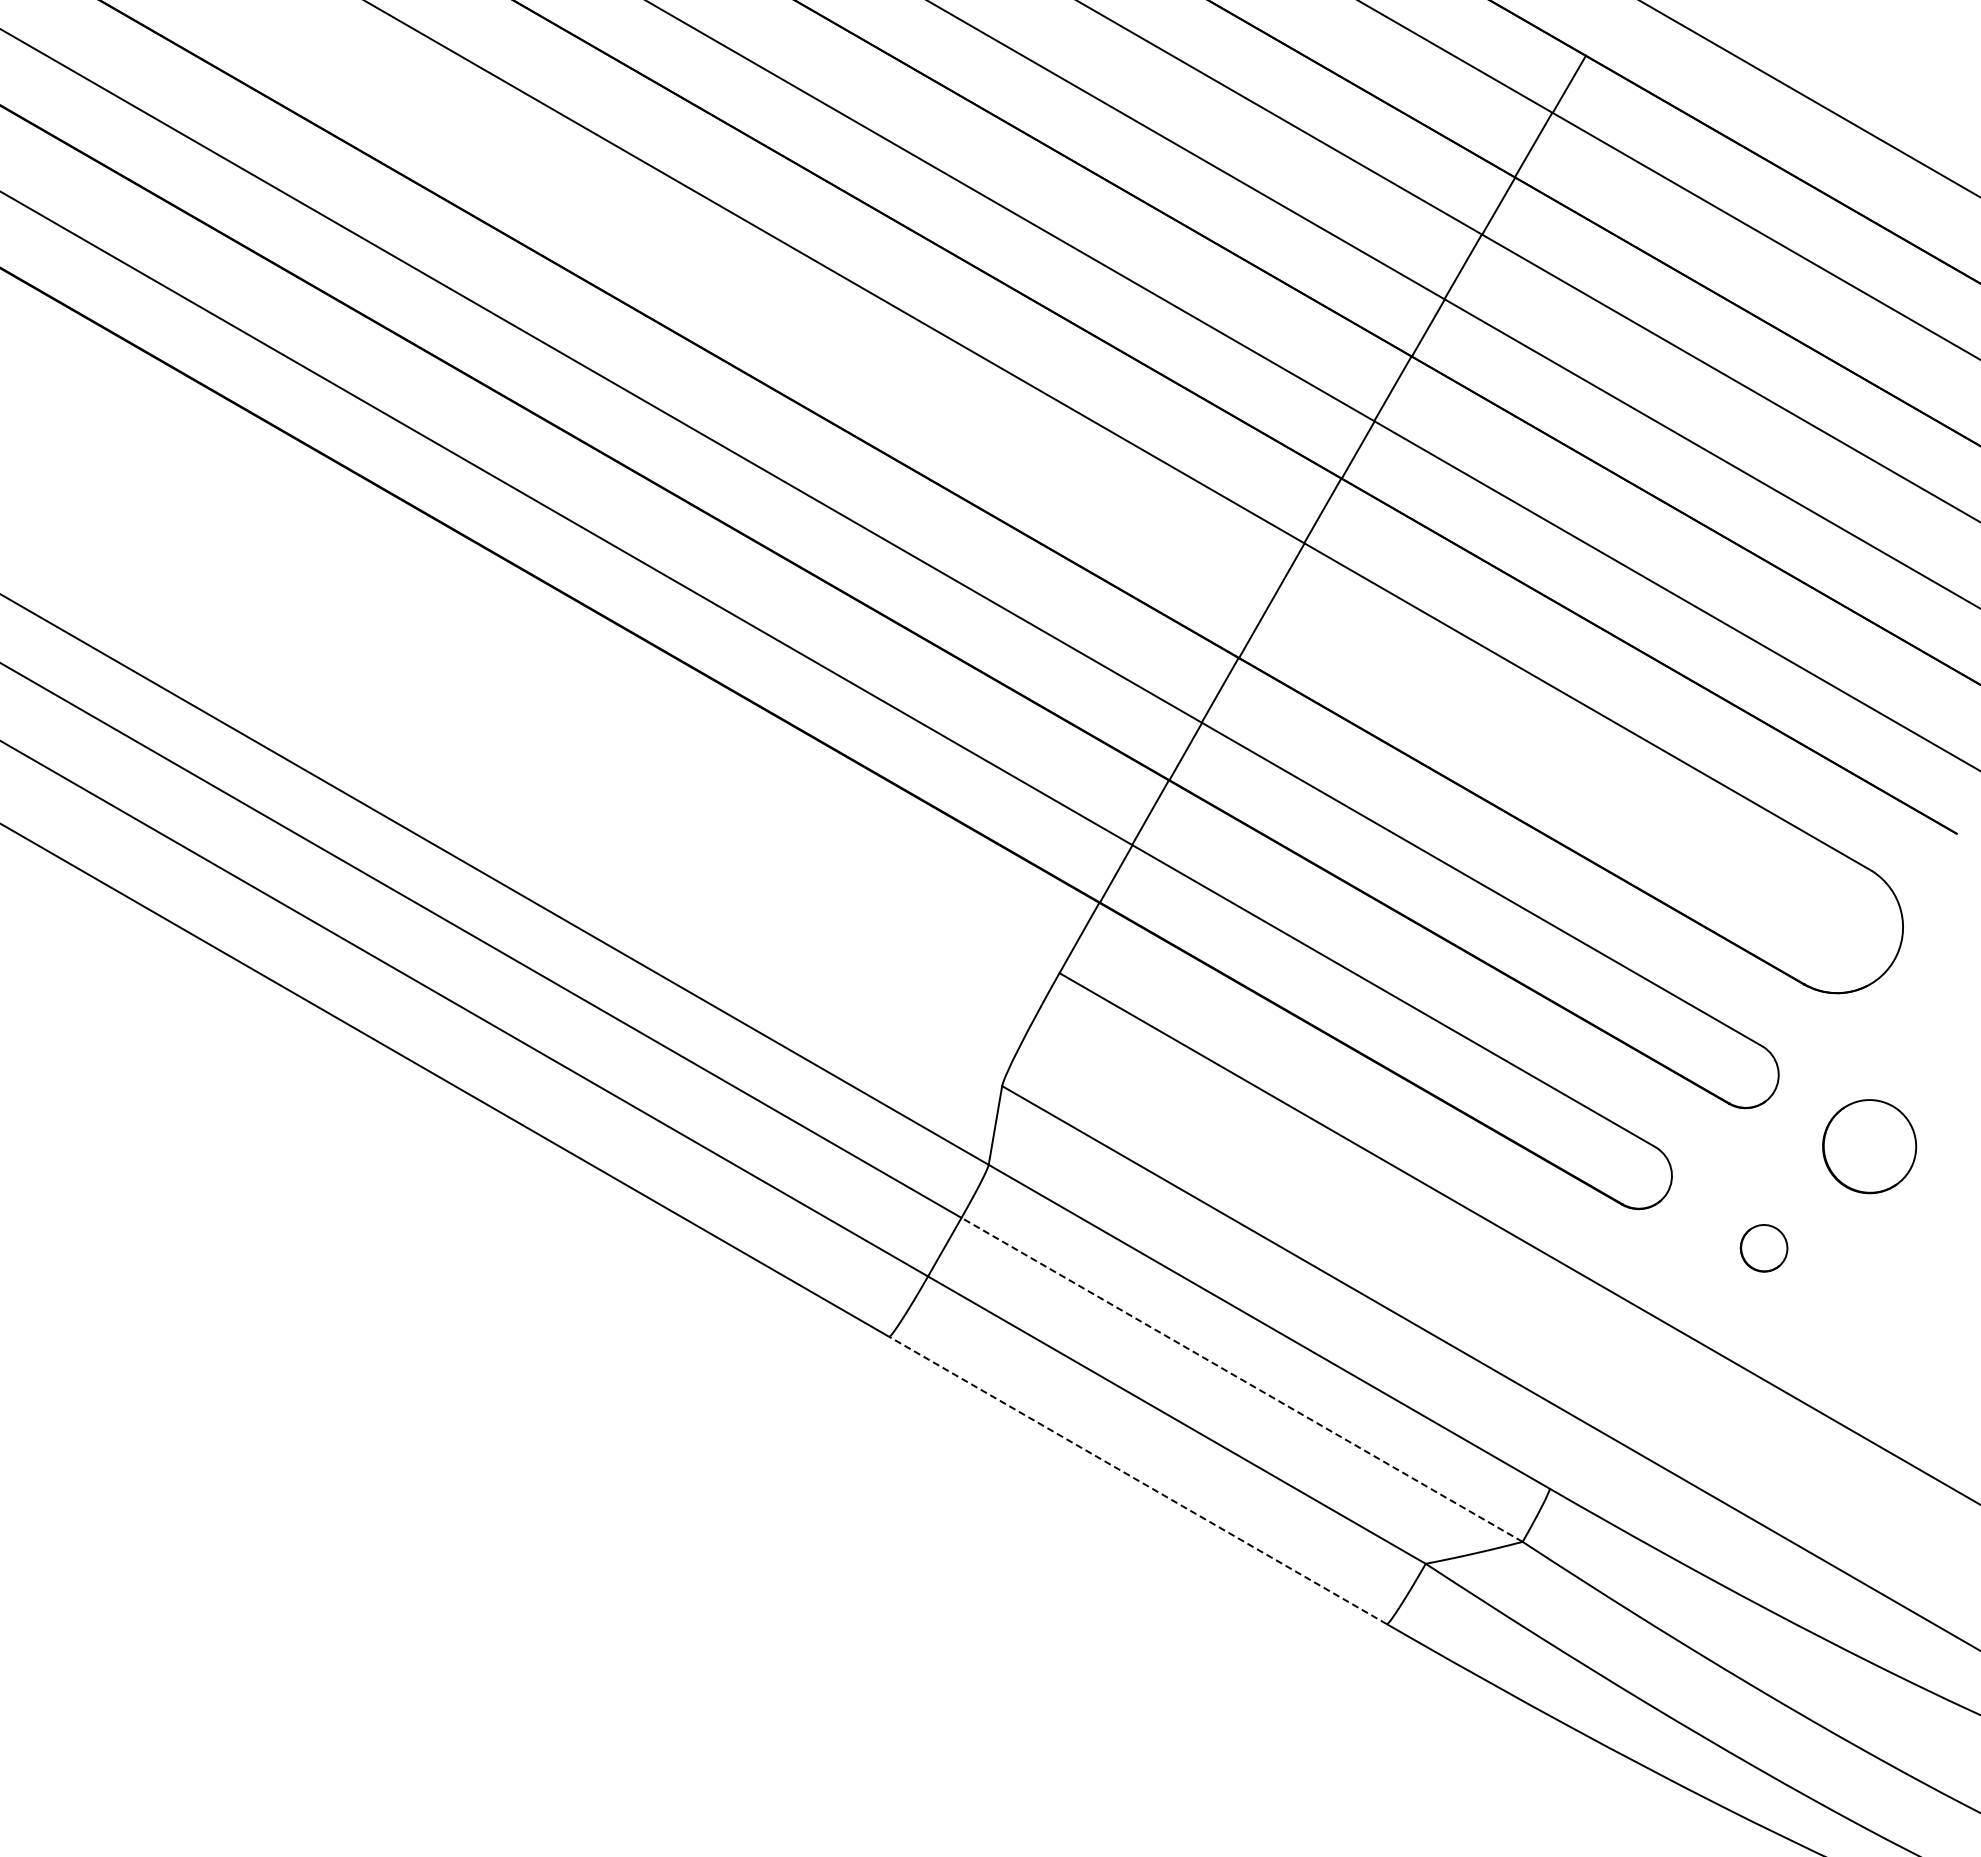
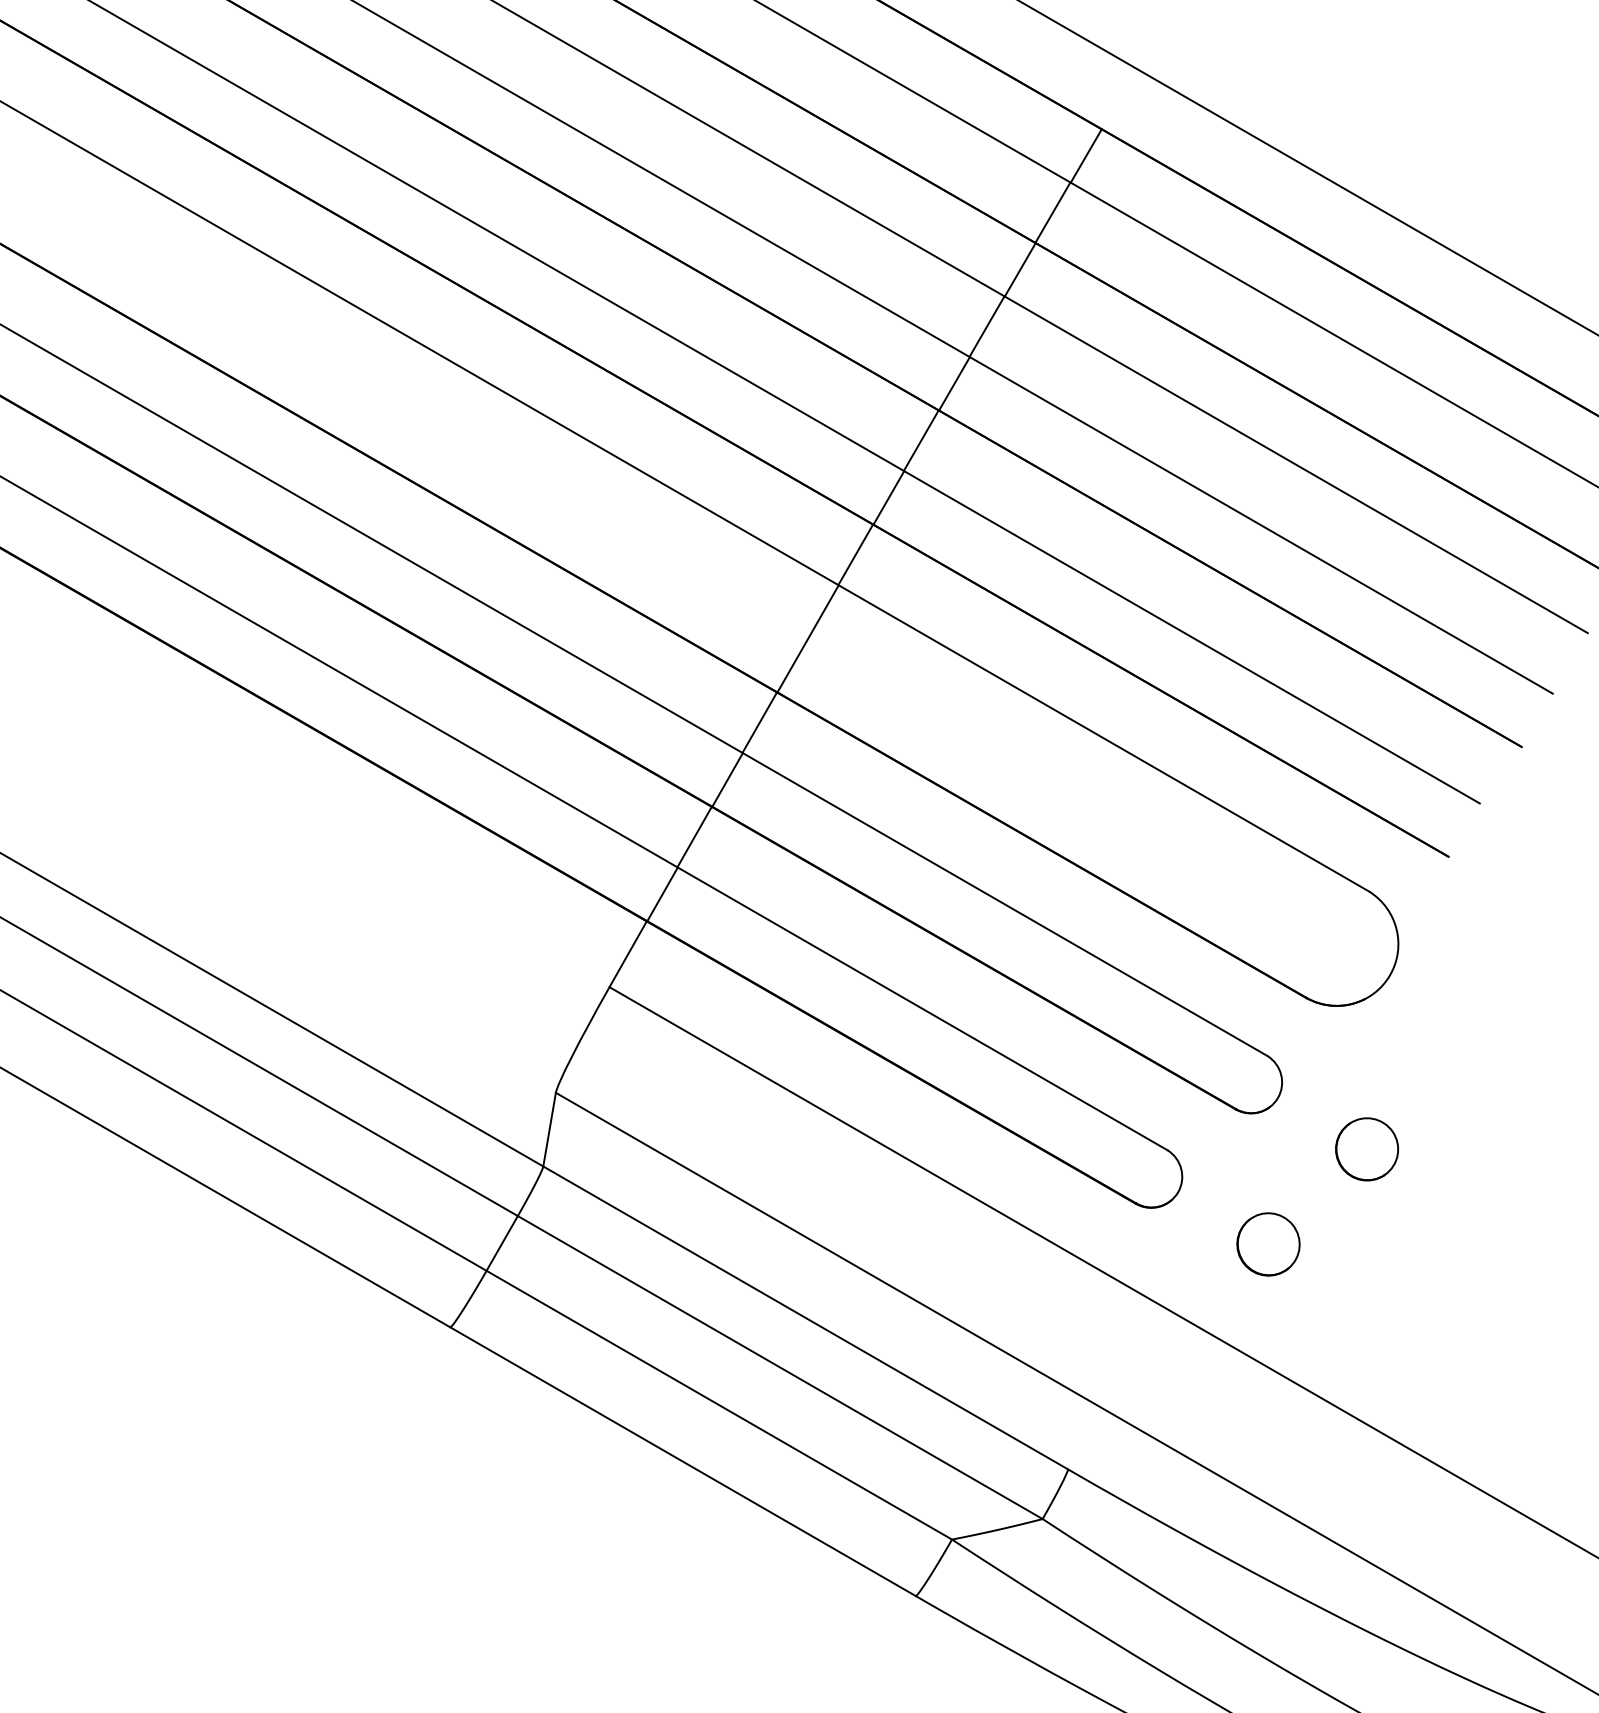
part: (1869, 1146) -> (1367, 1149), size x0.71
part: (1763, 1248) -> (1267, 1244), size x1.43
line: (1242, 1379) -> (780, 1367), dashed -> solid
line: (1137, 1480) -> (682, 1461), dashed -> solid

